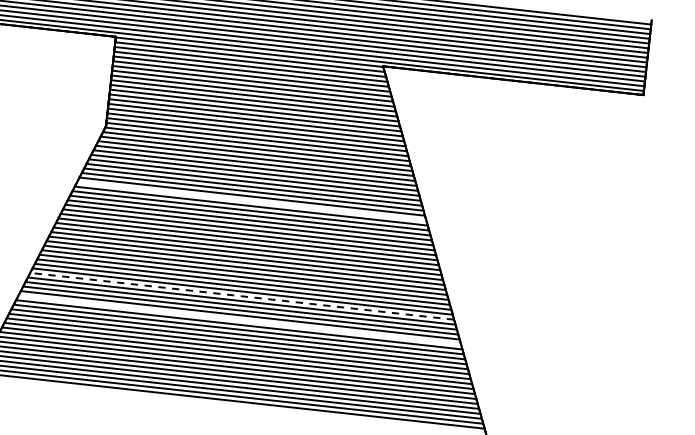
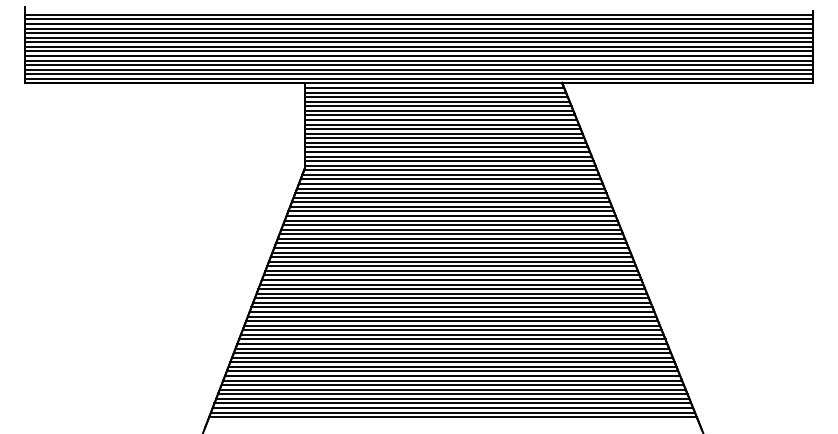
line: (252, 201) -> (451, 225), added
line: (241, 296) -> (451, 316), dashed -> solid
line: (239, 320) -> (452, 339), added

